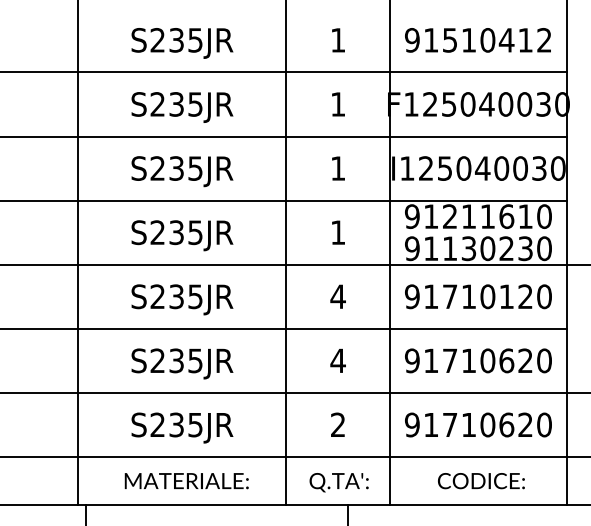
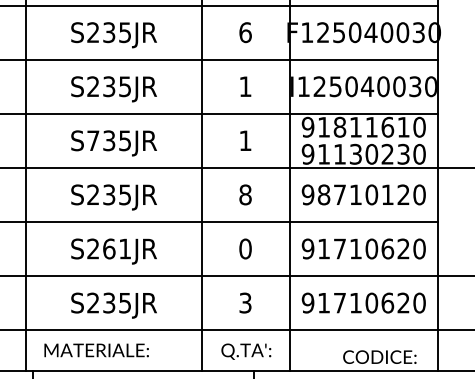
text: (338, 104) -> (245, 32), 1 -> 6
text: (449, 216) -> (339, 127), 91211610 -> 91811610
text: (157, 232) -> (93, 140), S235JR -> S735JR
text: (337, 296) -> (244, 194), 4 -> 8
text: (431, 296) -> (324, 194), 91710120 -> 98710120
text: (185, 360) -> (116, 248), S235JR -> S261JR
text: (337, 360) -> (244, 248), 4 -> 0
text: (338, 424) -> (245, 302), 2 -> 3
text: (186, 481) -> (96, 350), moved
text: (481, 481) -> (379, 357), moved

